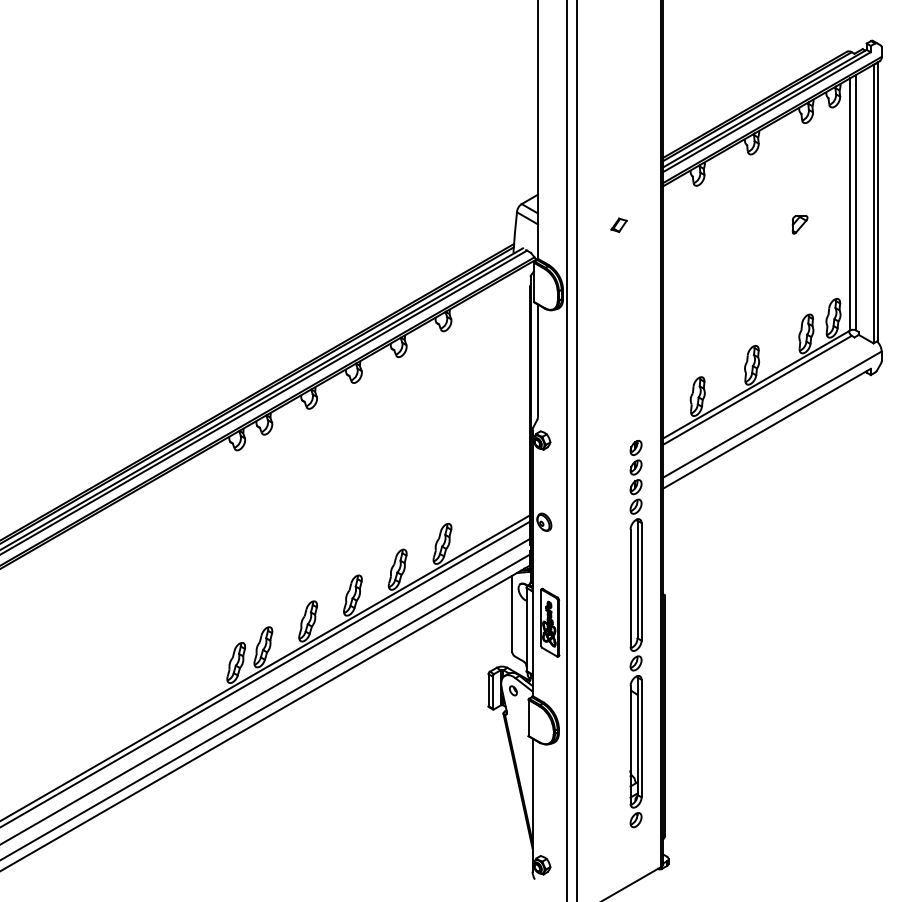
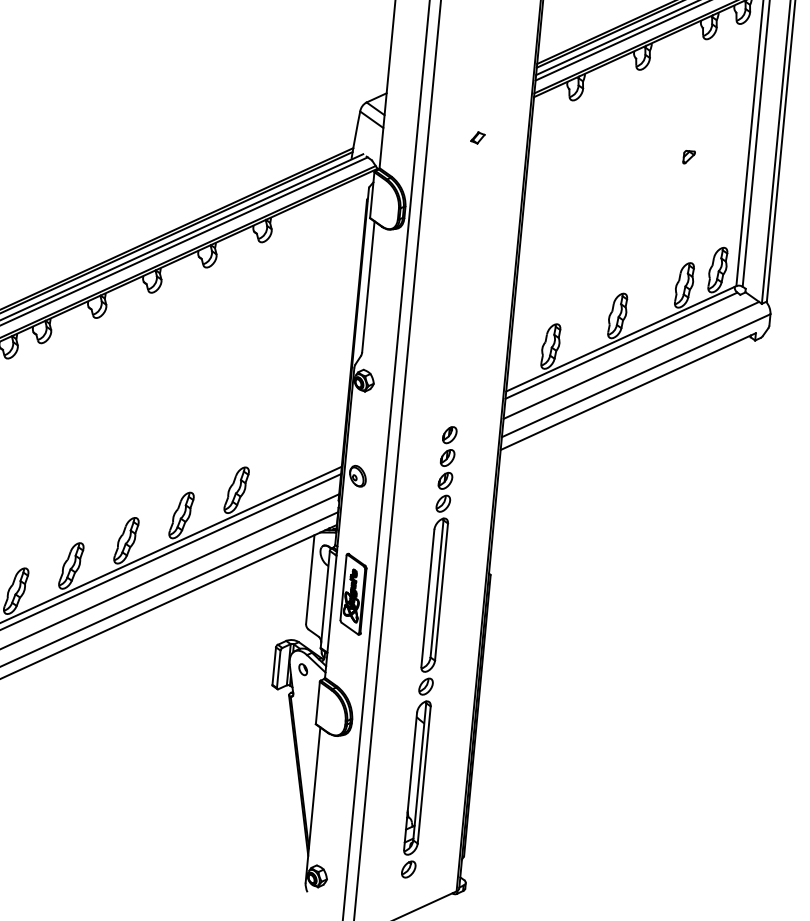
part: (799, 224) -> (688, 156), size x0.62
part: (618, 225) -> (477, 138), size x0.71
line: (767, 401) -> (631, 359), added
part: (635, 634) -> (428, 652), moved

